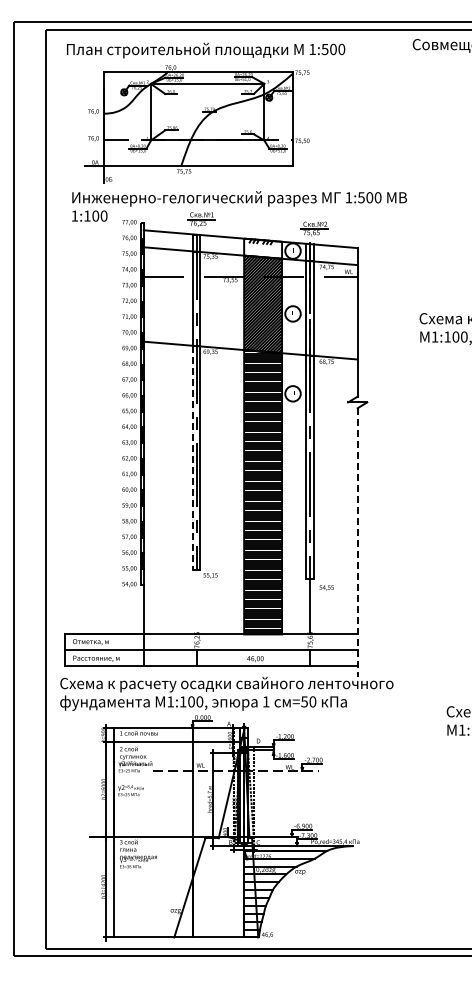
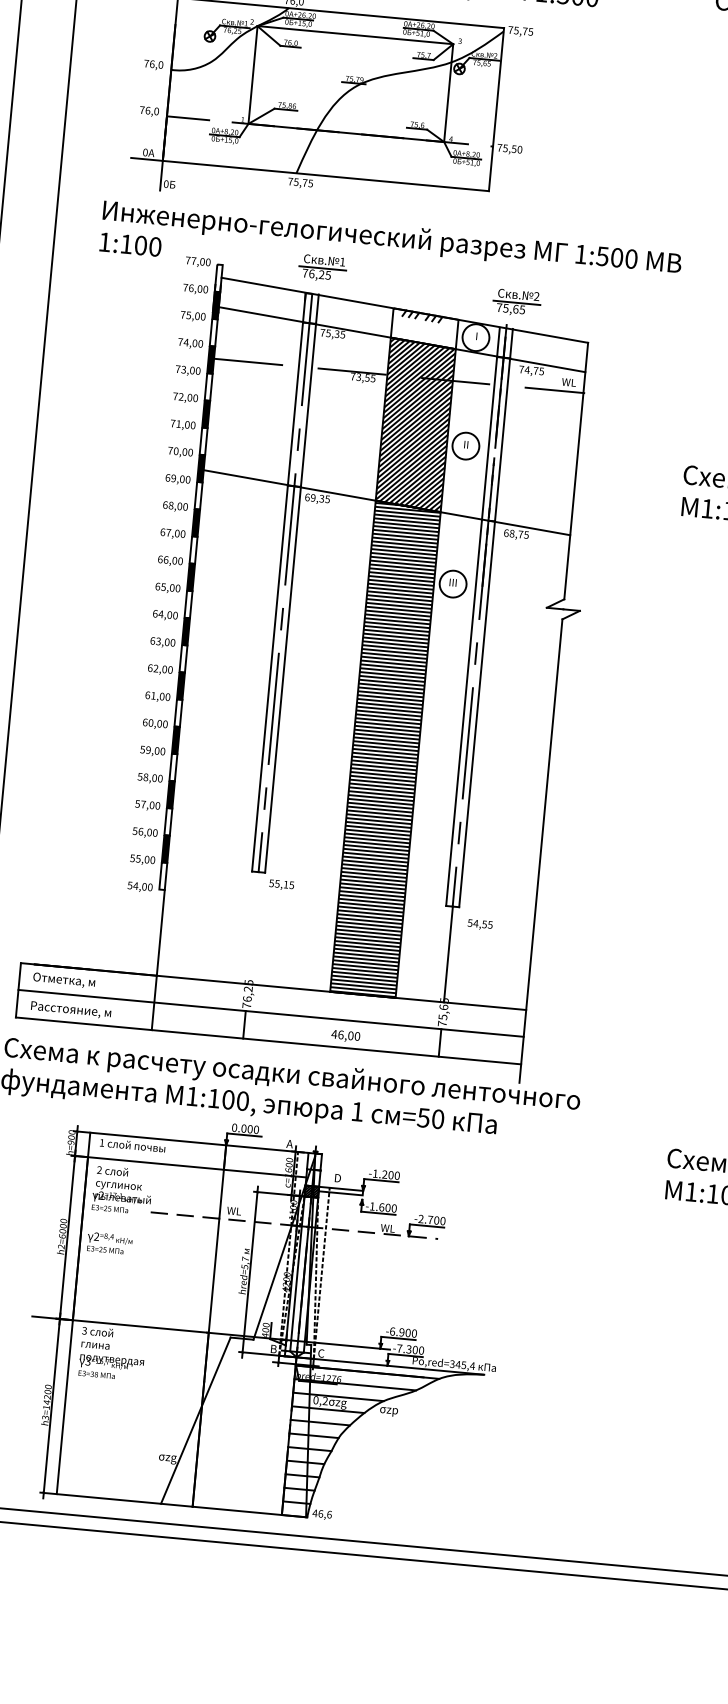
line: (192, 457) -> (269, 677), dashed -> solid
line: (357, 542) -> (540, 851), dashed -> solid

